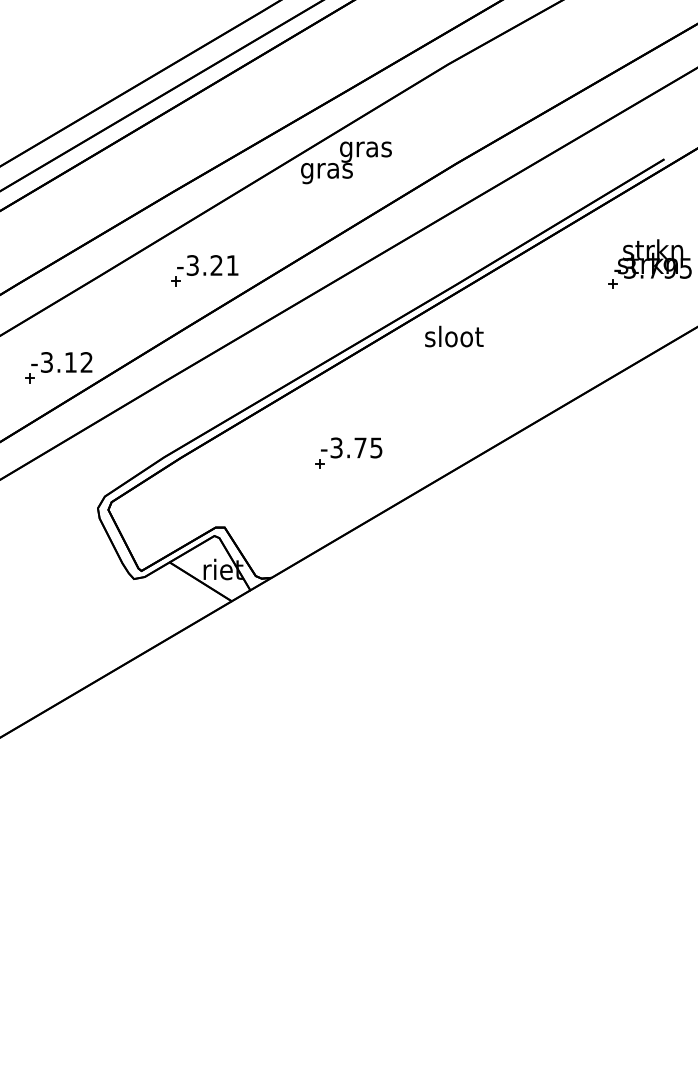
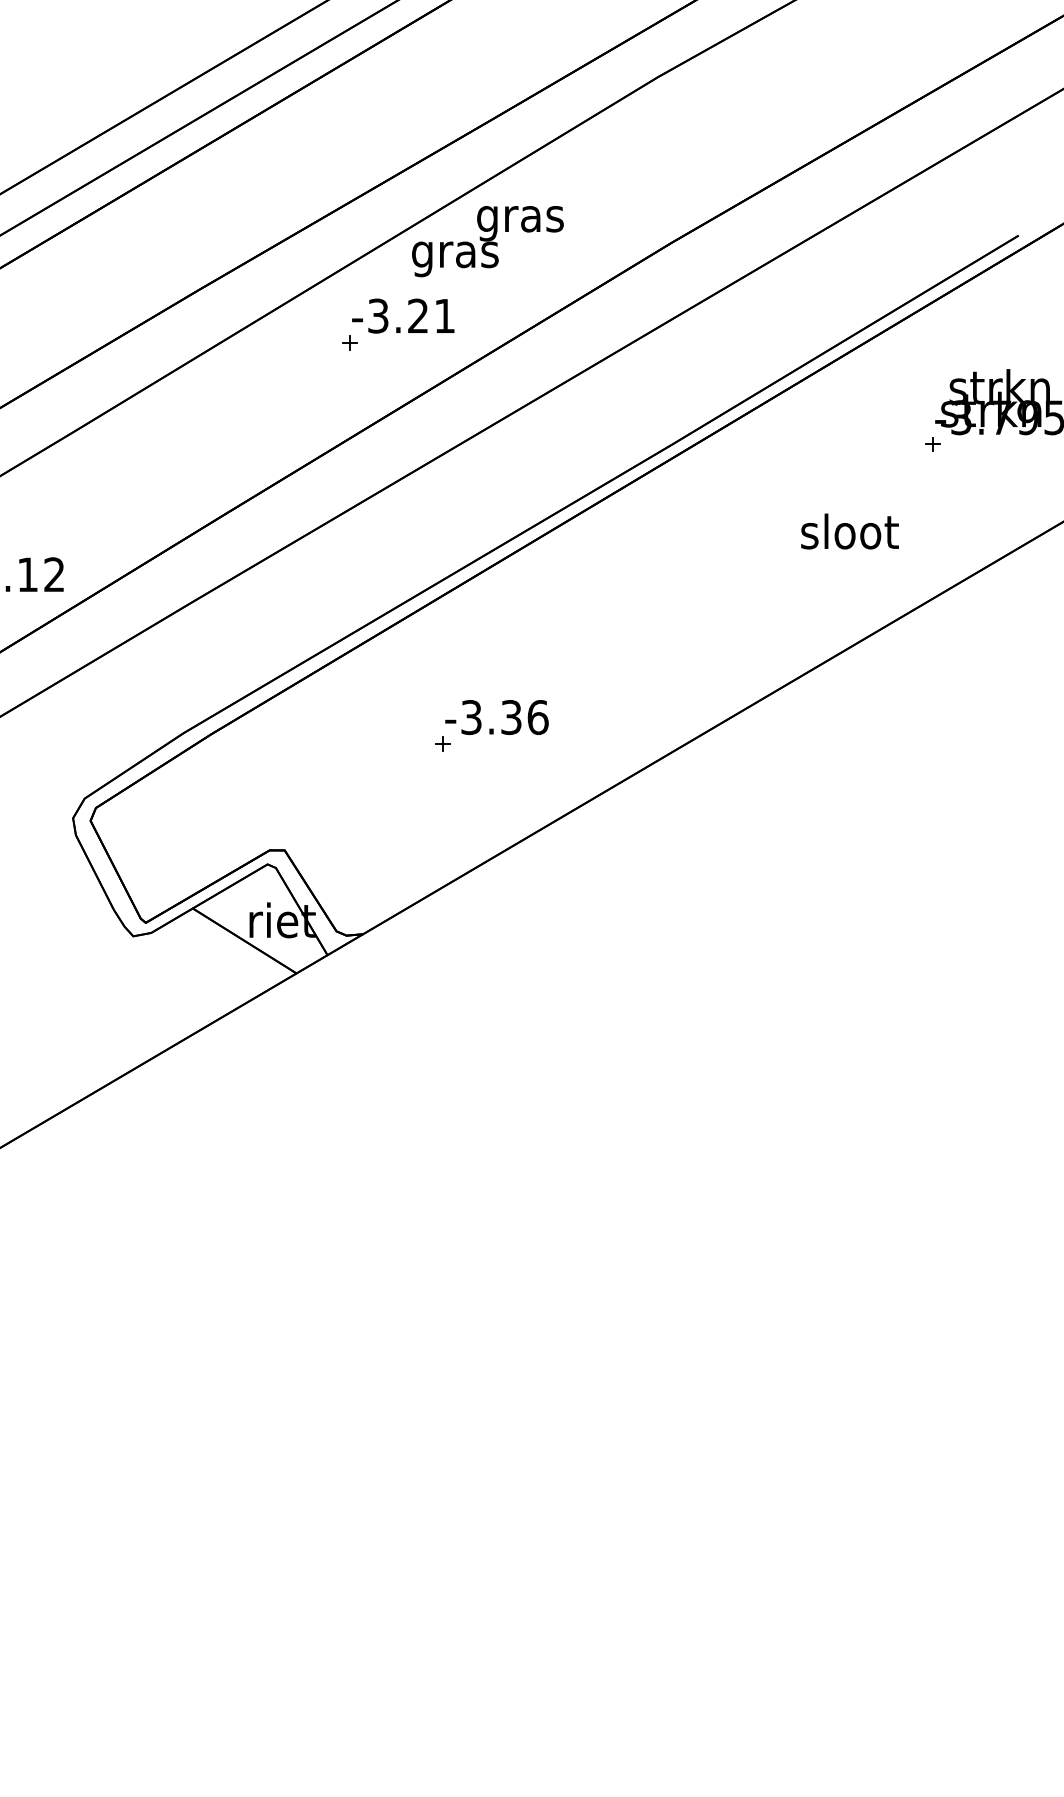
part: (204, 270) -> (397, 324), moved
text: (454, 336) -> (850, 531), moved
text: (368, 447) -> (524, 716), -3.75 -> -3.36

